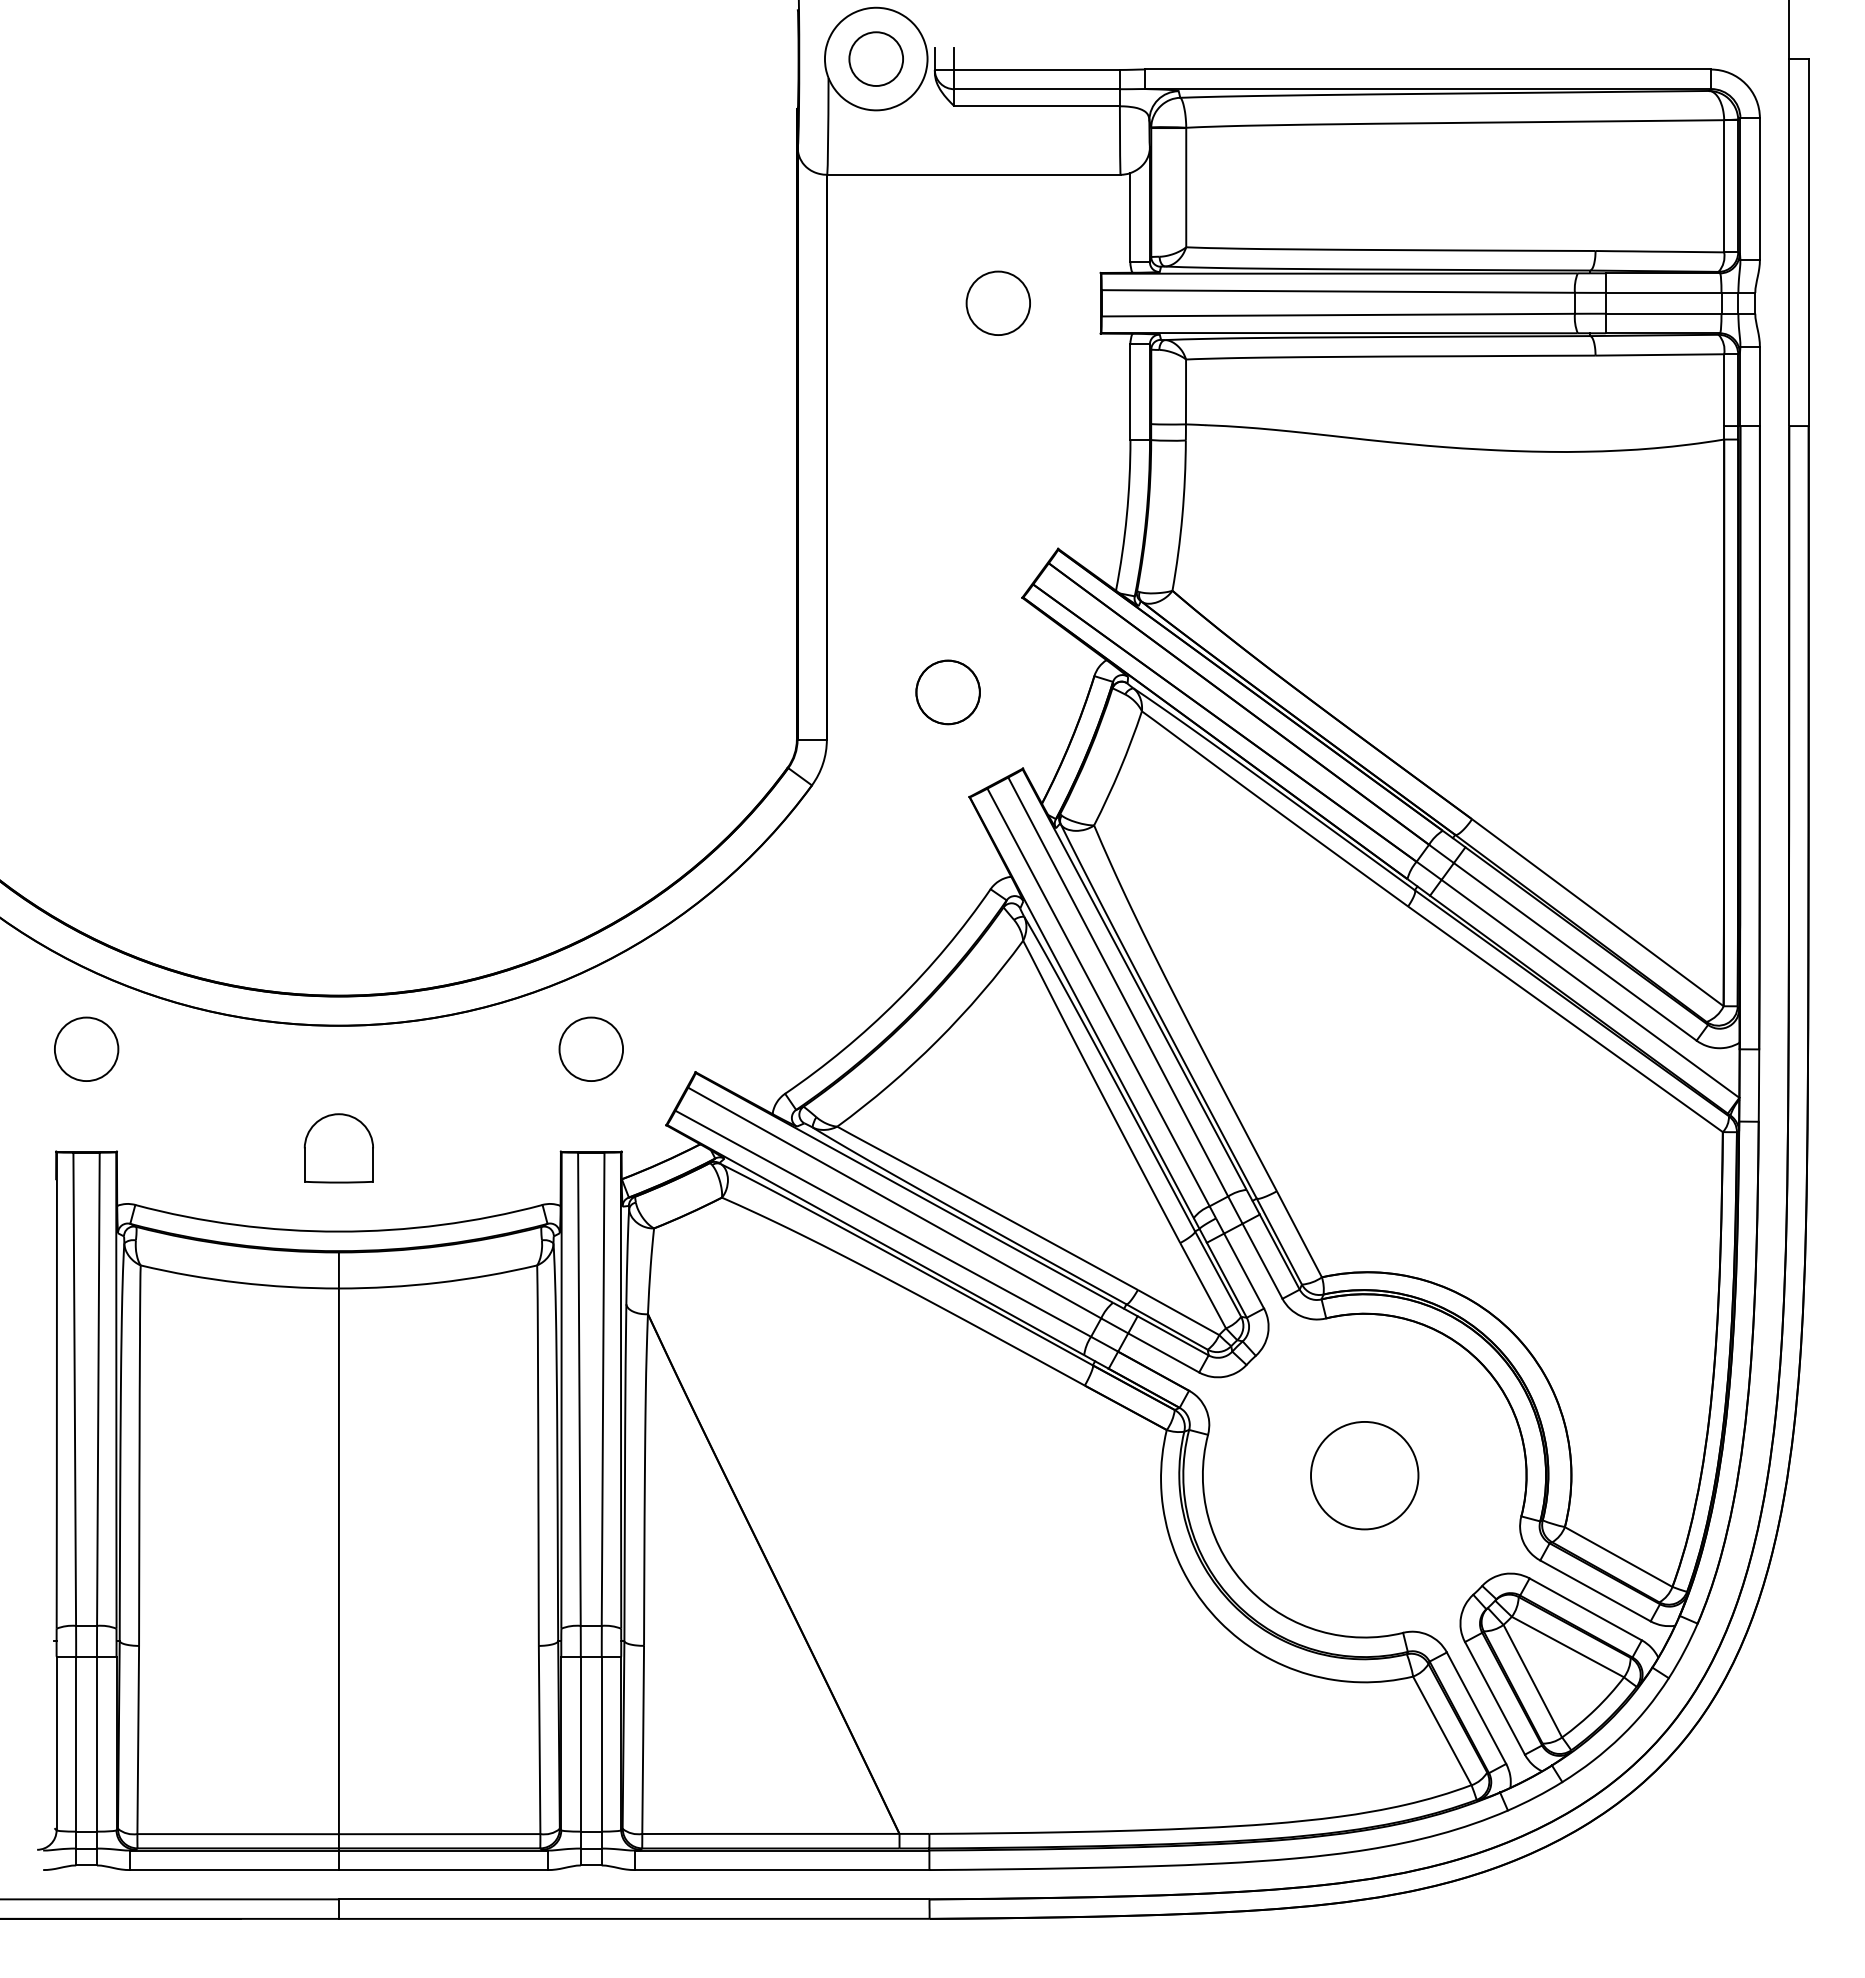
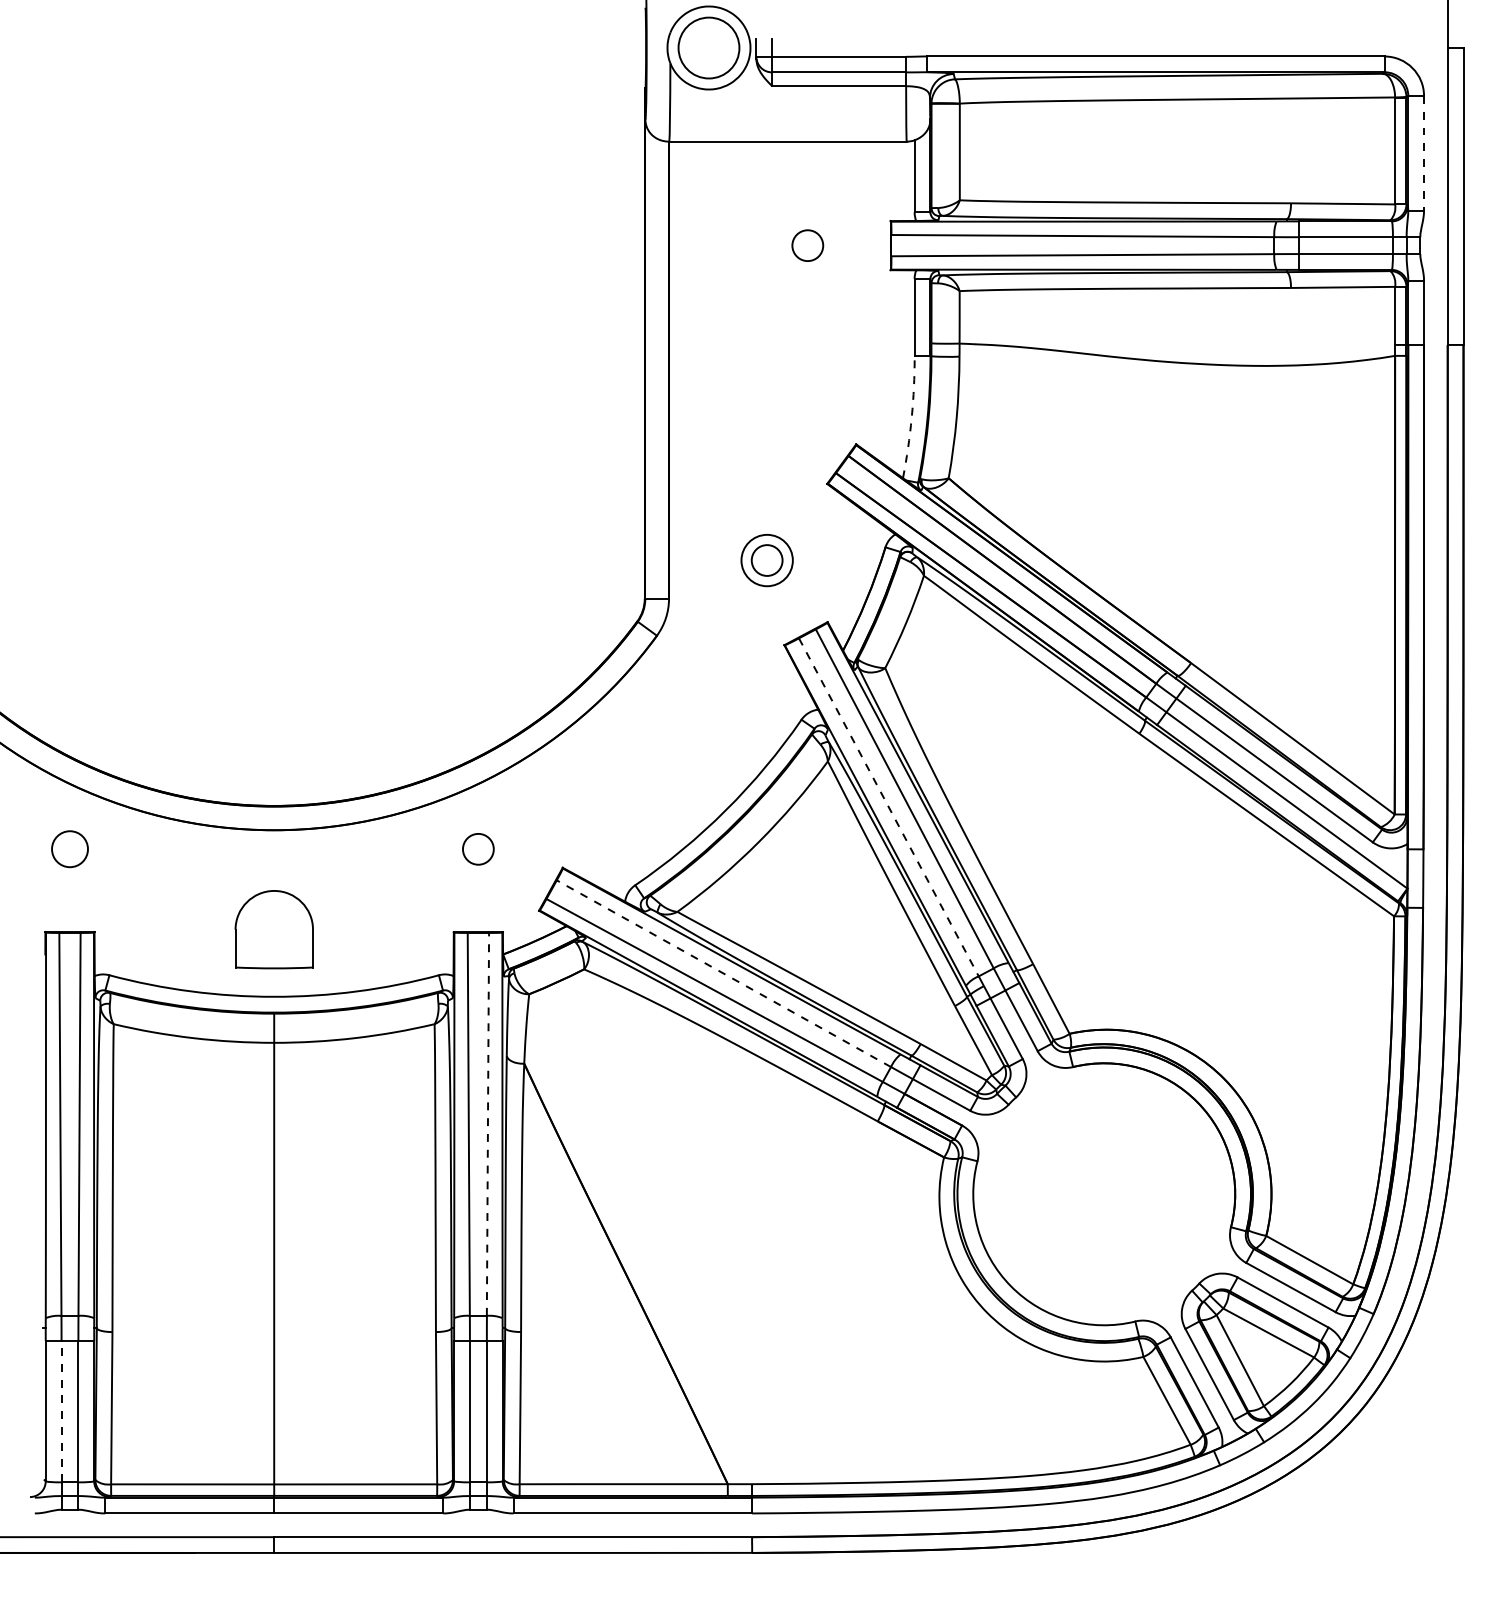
circle: (875, 58) -> (708, 47), size x1.4
line: (1760, 189) -> (1424, 153), solid -> dashed
circle: (997, 303) -> (807, 245), size x0.6
arc: (1126, 515) -> (911, 417), solid -> dashed
circle: (947, 692) -> (766, 560), size x0.6
line: (1099, 997) -> (889, 807), solid -> dashed
circle: (85, 1048) -> (69, 848), size x0.7
circle: (591, 1049) -> (478, 849), size x0.6
part: (338, 1147) -> (273, 928), size x1.4
line: (894, 1202) -> (723, 973), solid -> dashed
line: (602, 1388) -> (487, 1123), solid -> dashed
circle: (1363, 1474) -> (1103, 1193), removed
line: (76, 1744) -> (61, 1411), solid -> dashed

